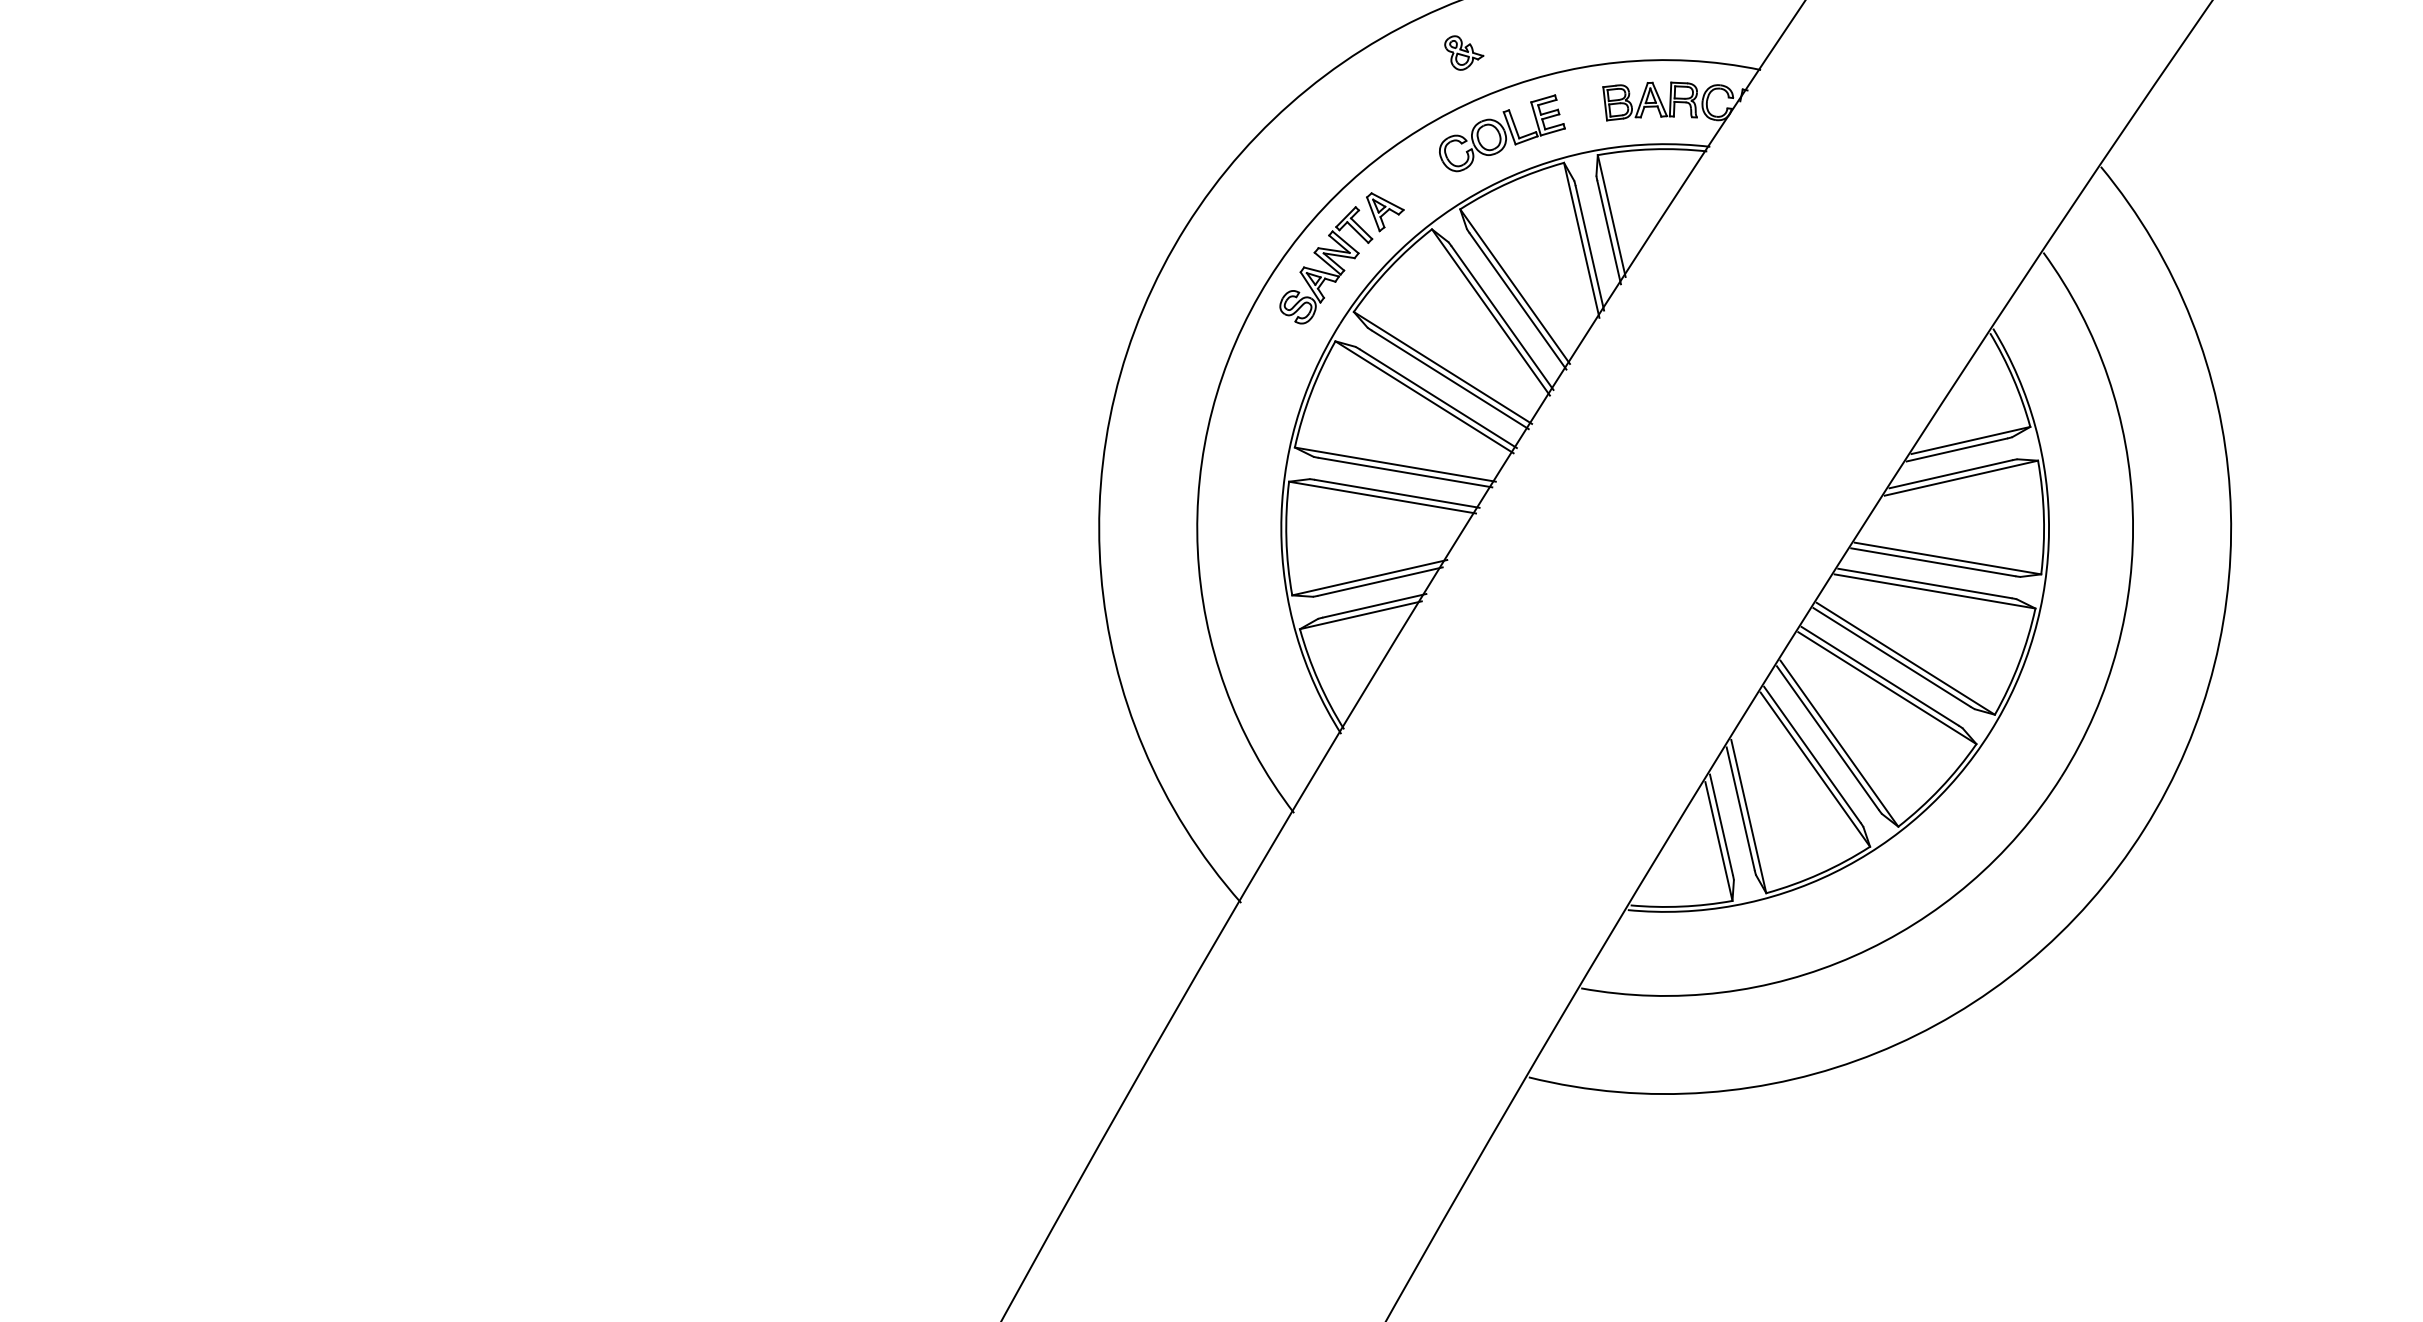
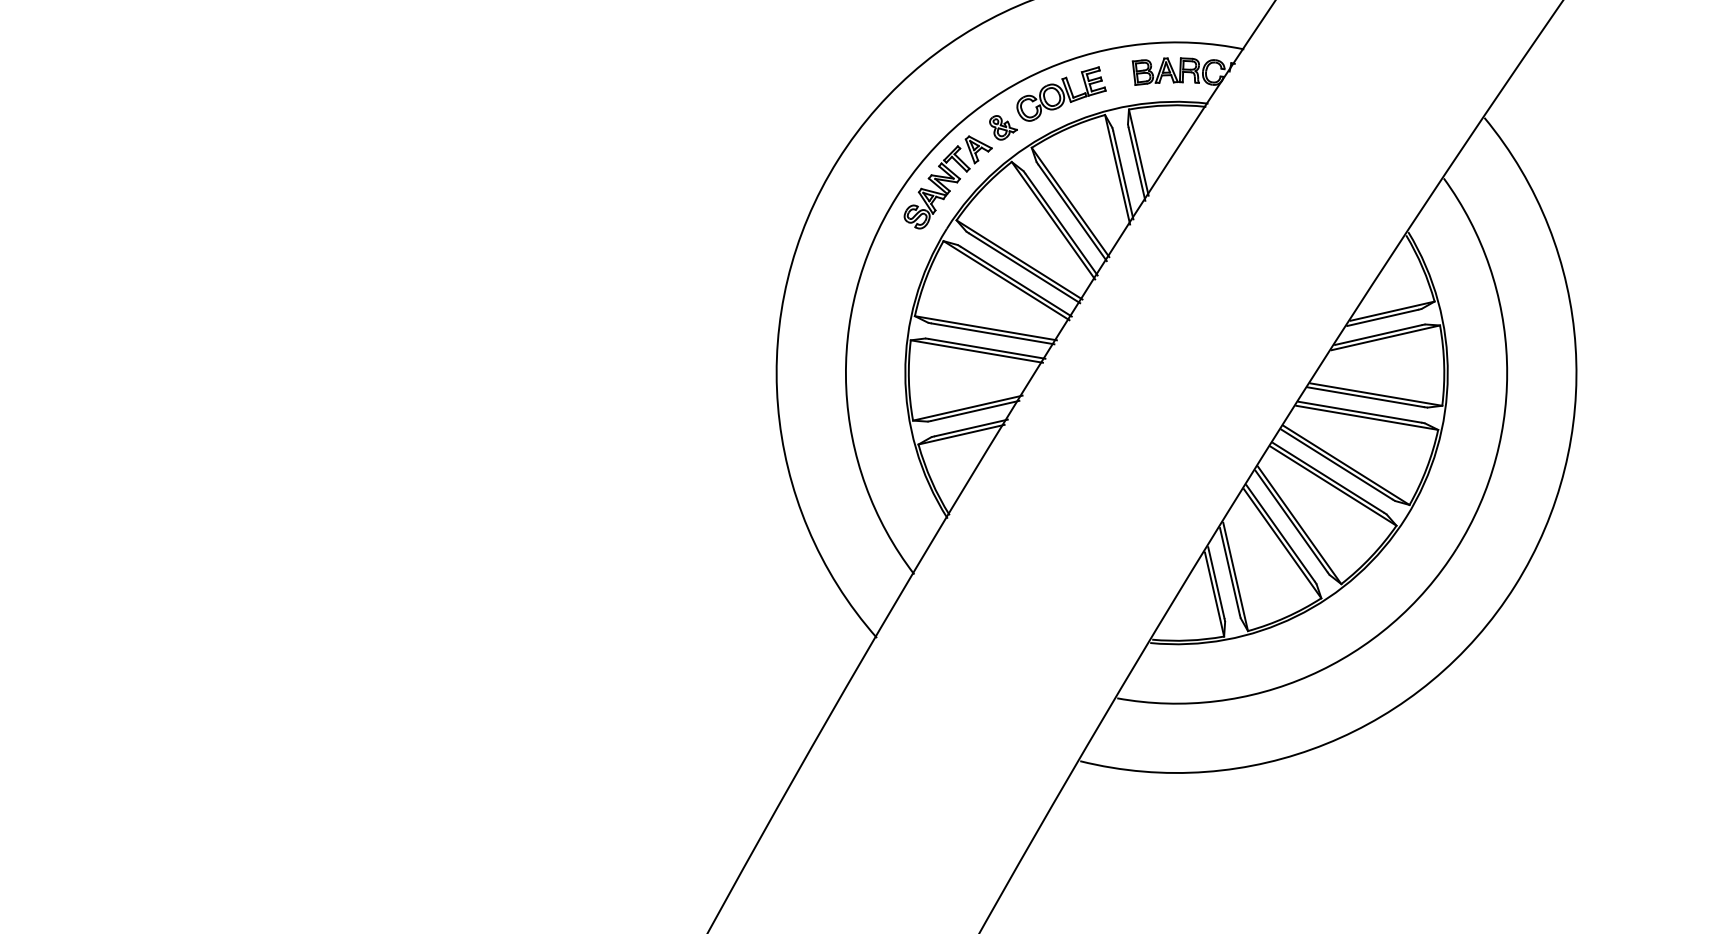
part: (1464, 52) -> (1003, 127), moved

